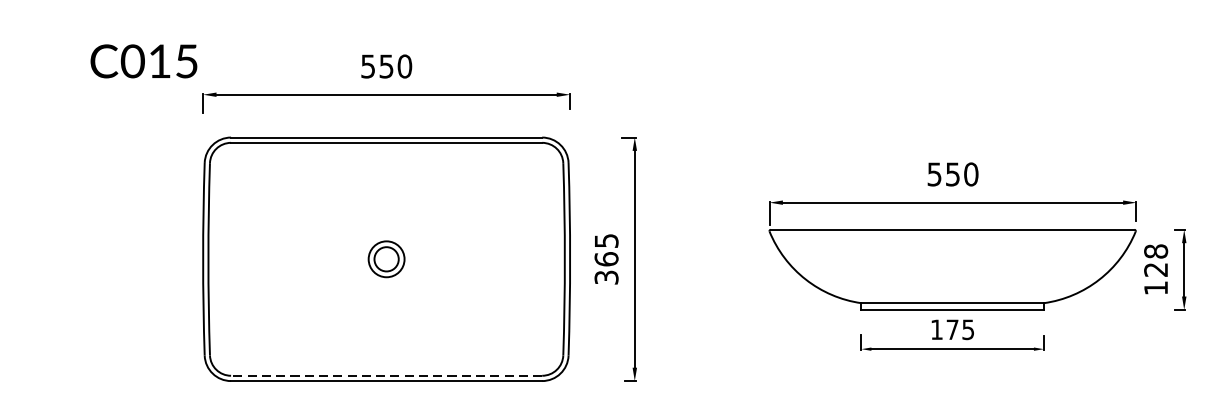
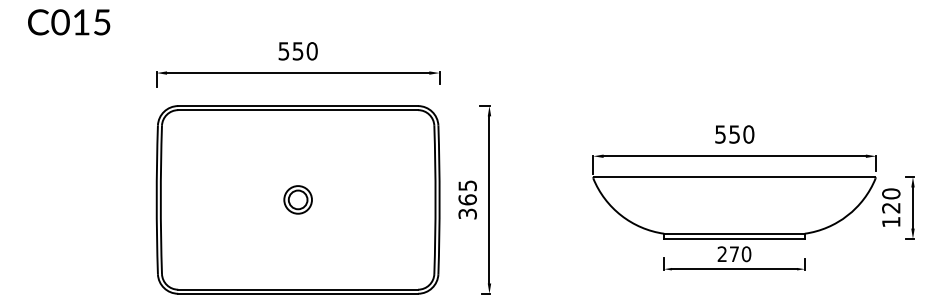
text: (144, 61) -> (69, 22), moved
text: (1156, 250) -> (891, 193), 128 -> 120
text: (952, 330) -> (734, 254), 175 -> 270
line: (387, 375) -> (298, 289), dashed -> solid

